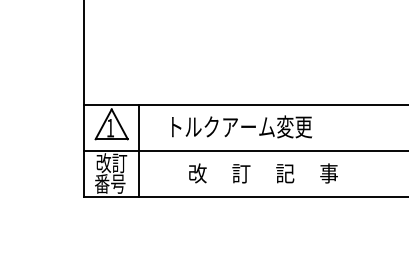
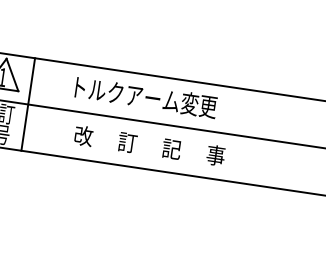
text: (241, 126) -> (145, 96), moved

